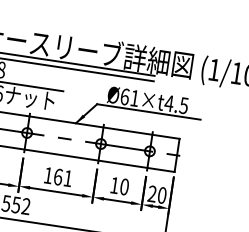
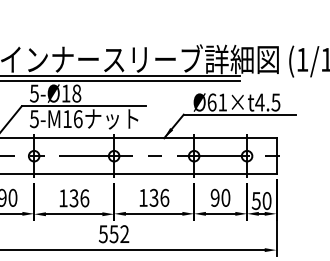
text: (63, 177) -> (159, 197), 161 -> 136
text: (114, 185) -> (214, 197), 10 -> 90
text: (151, 194) -> (255, 201), 20 -> 50

